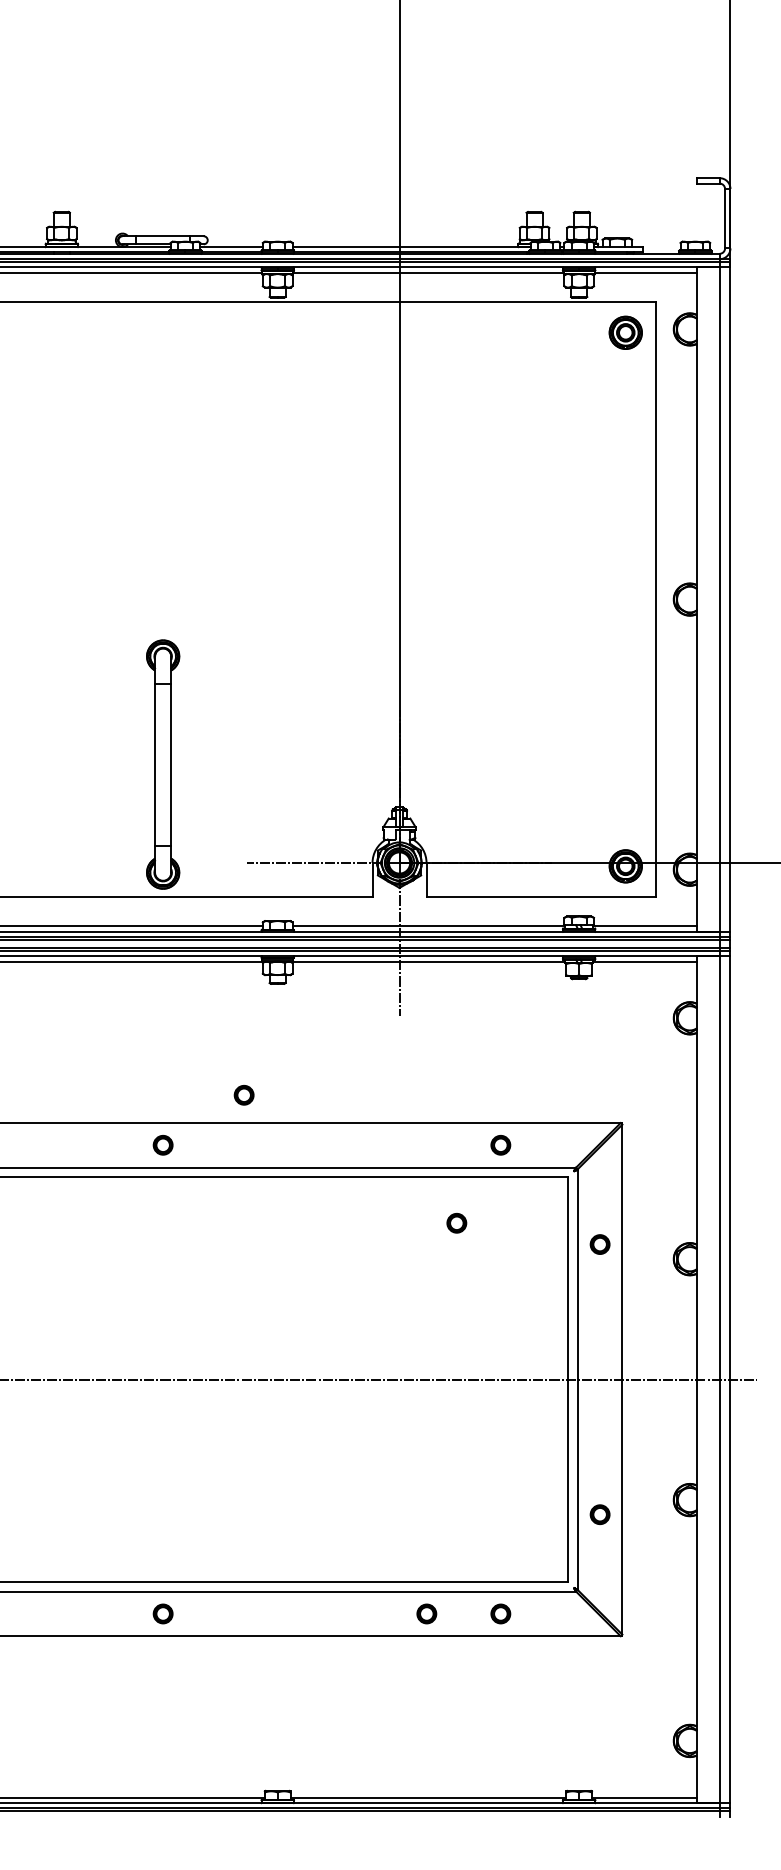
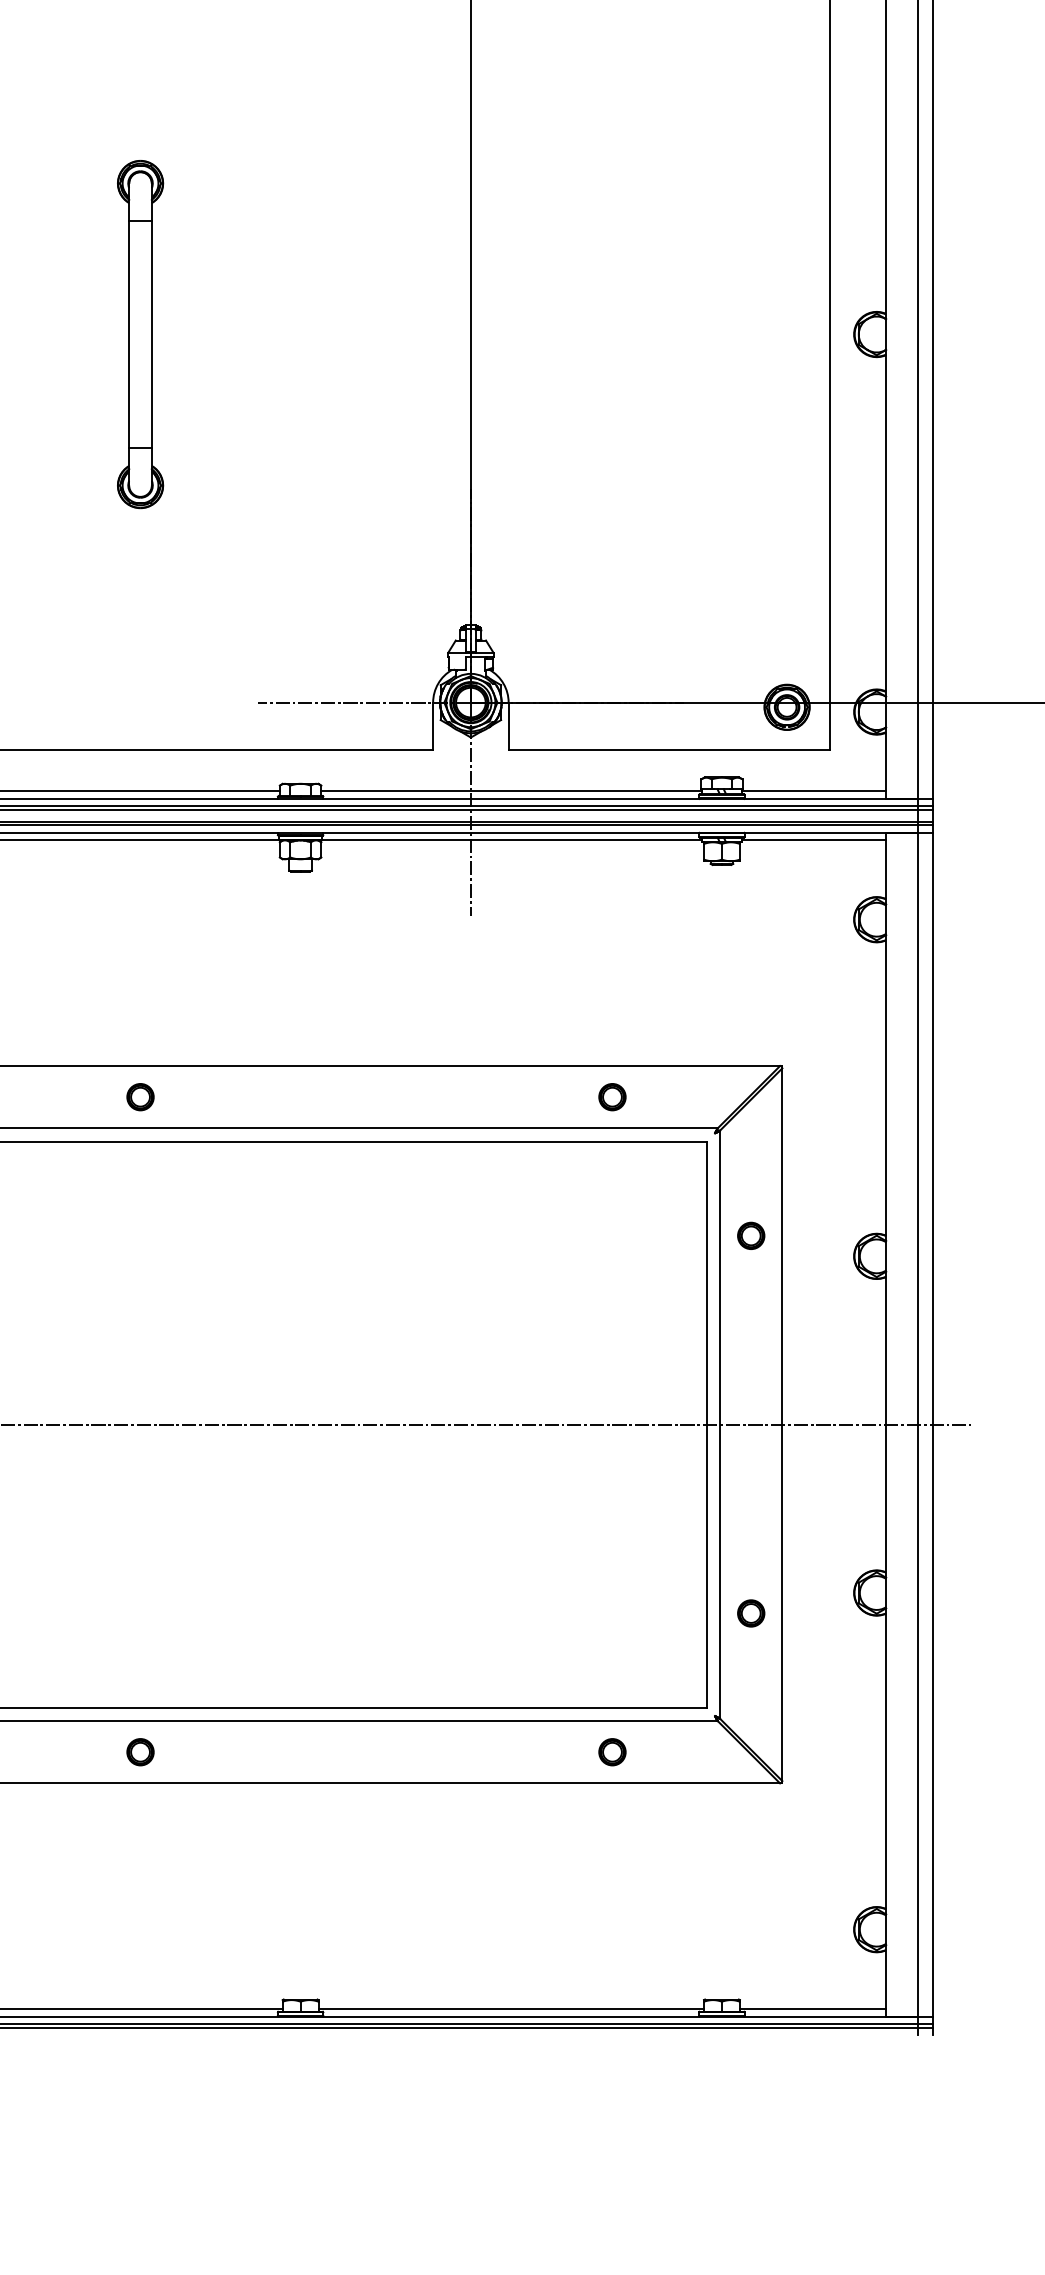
part: (163, 764) -> (140, 334), moved
part: (243, 1095) -> (252, 1027), removed
part: (456, 1223) -> (550, 1206), removed
part: (426, 1613) -> (508, 1751), removed

